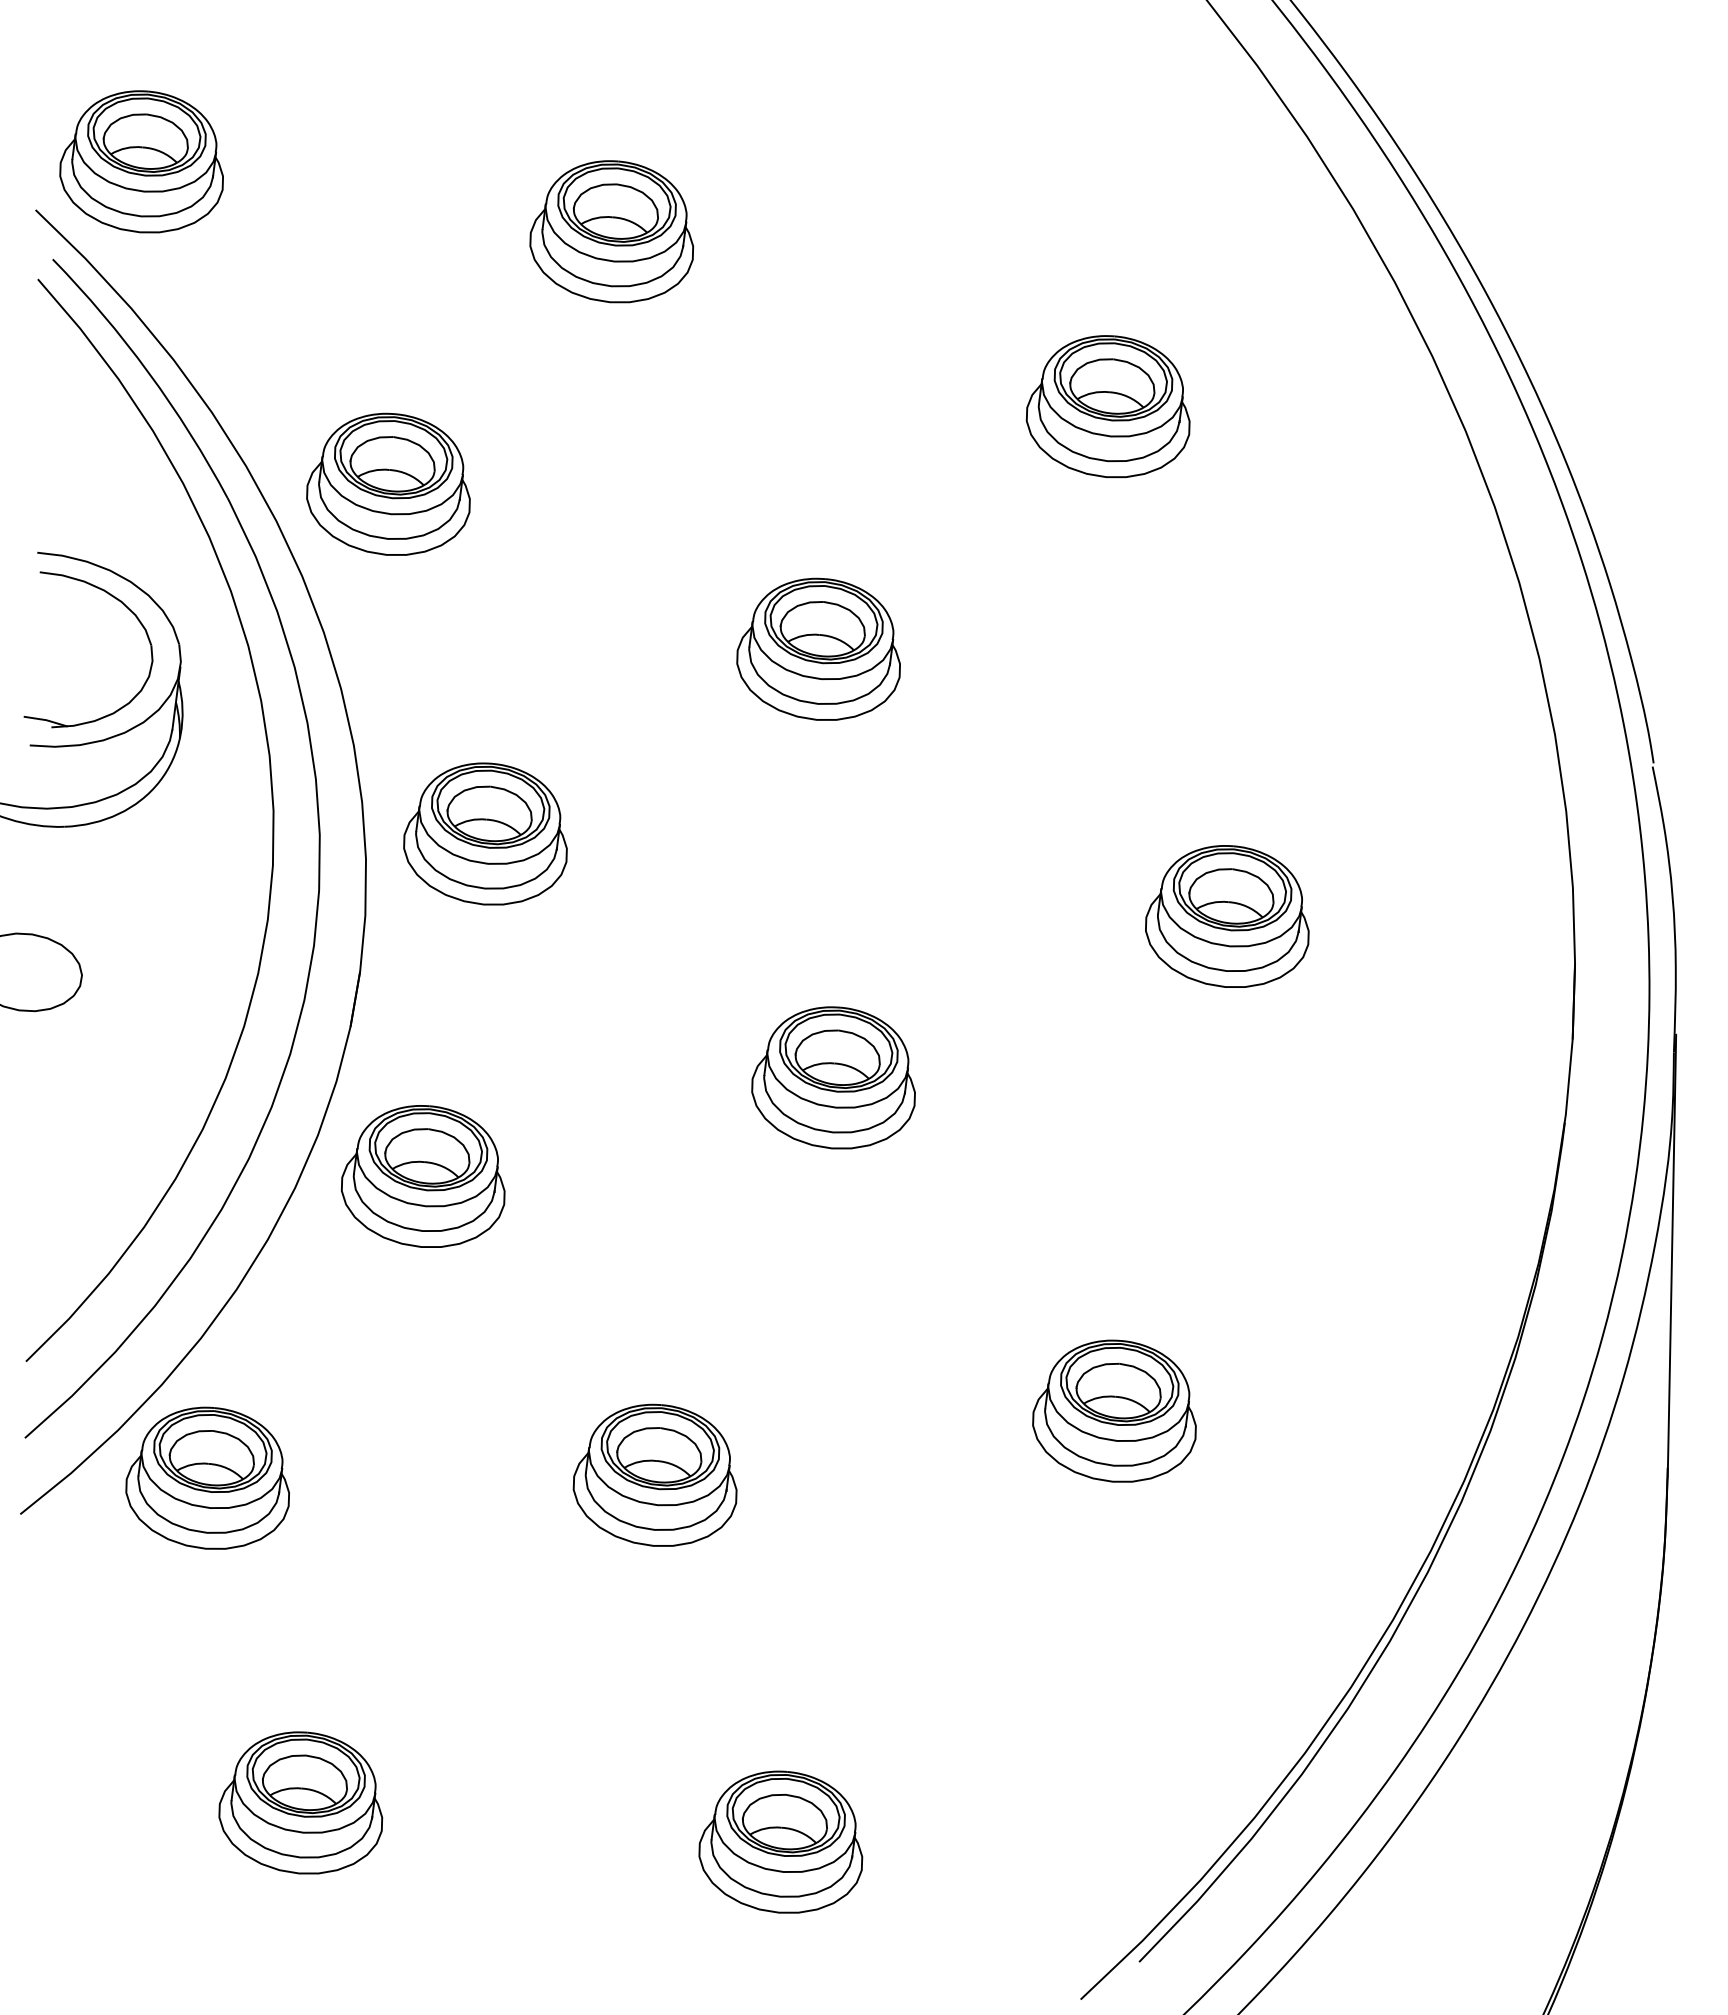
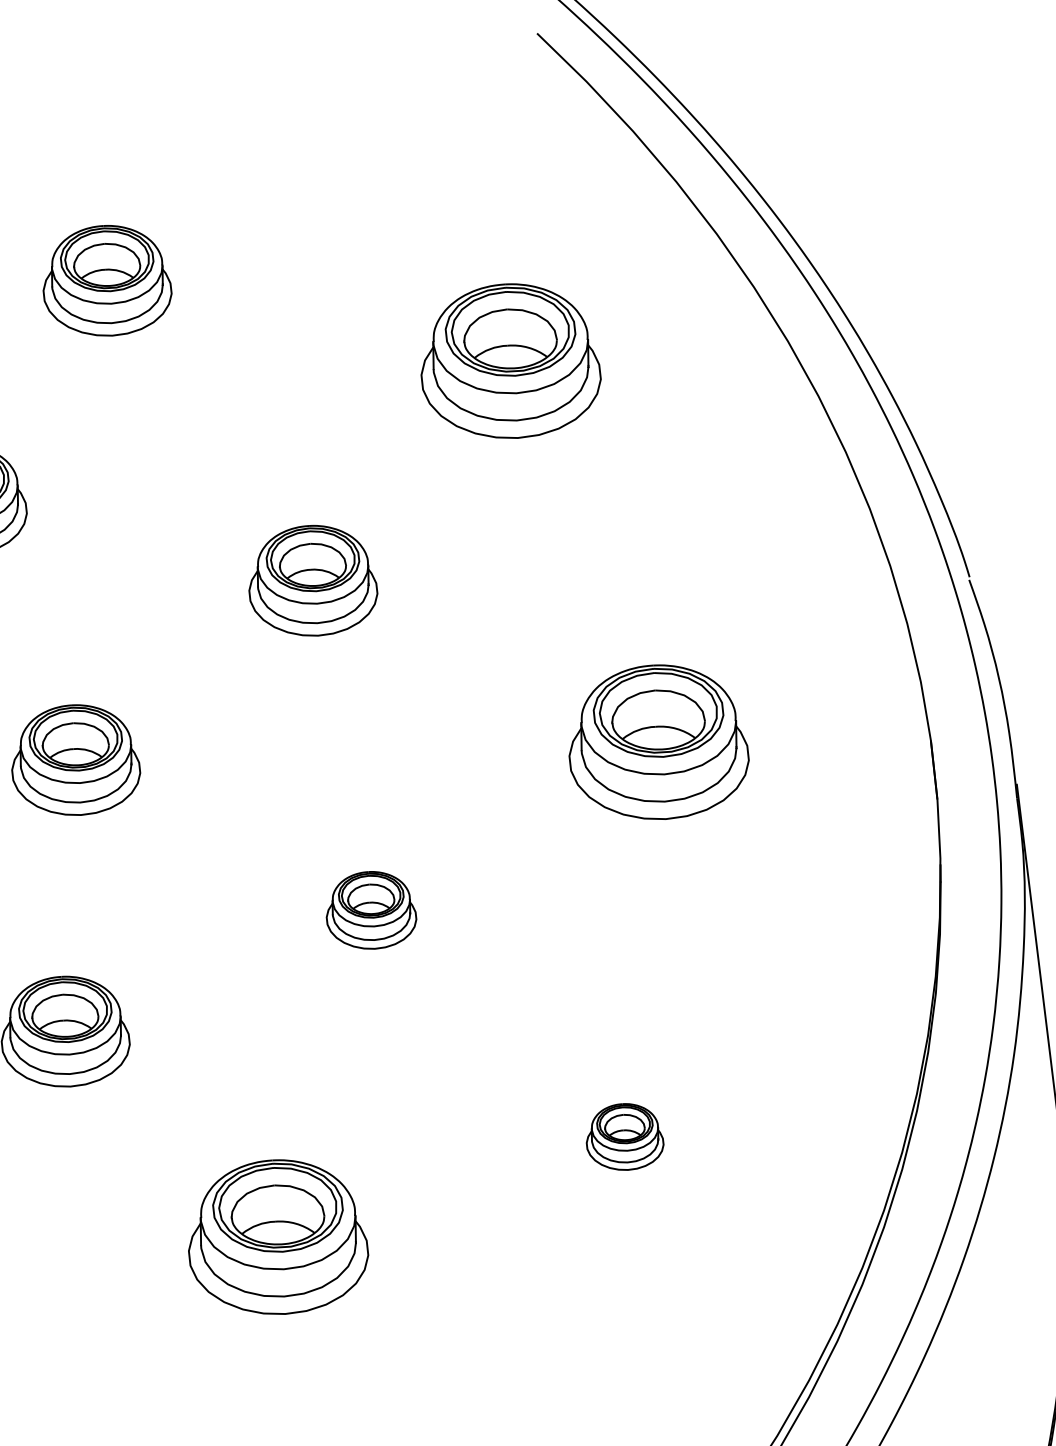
part: (1107, 406) -> (508, 361), size x1.4
part: (1227, 916) -> (657, 742), size x1.4
part: (833, 1077) -> (370, 910), size x0.7
part: (1114, 1410) -> (624, 1136), size x0.6
part: (654, 1474) -> (275, 1236), size x1.4

